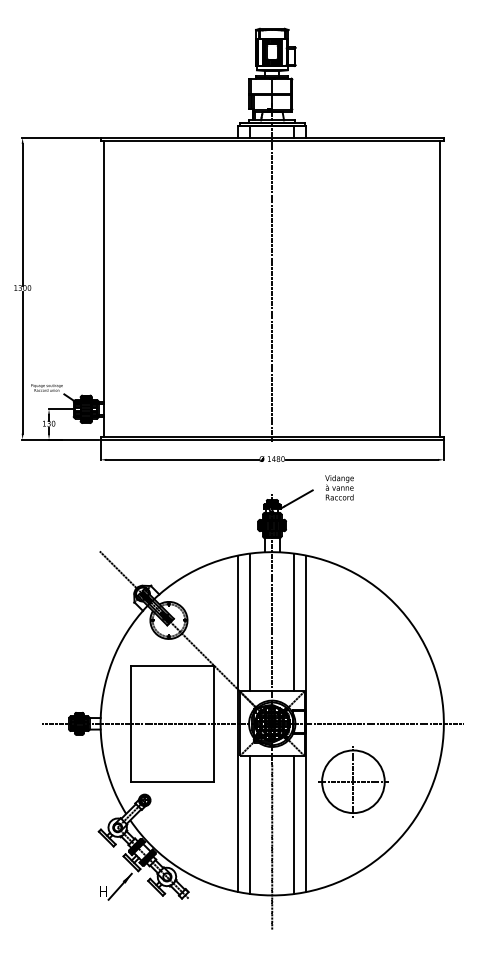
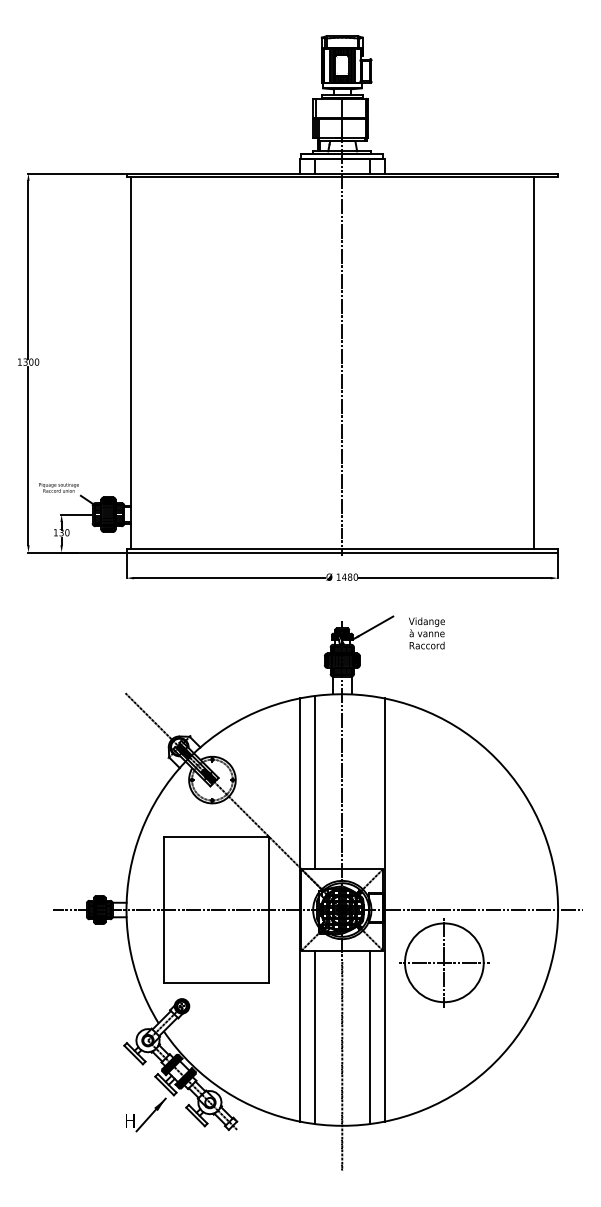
line: (440, 288) -> (533, 362), moved
text: (339, 487) -> (426, 633), moved
line: (294, 622) -> (370, 782), removed
part: (353, 781) -> (444, 962), moved

